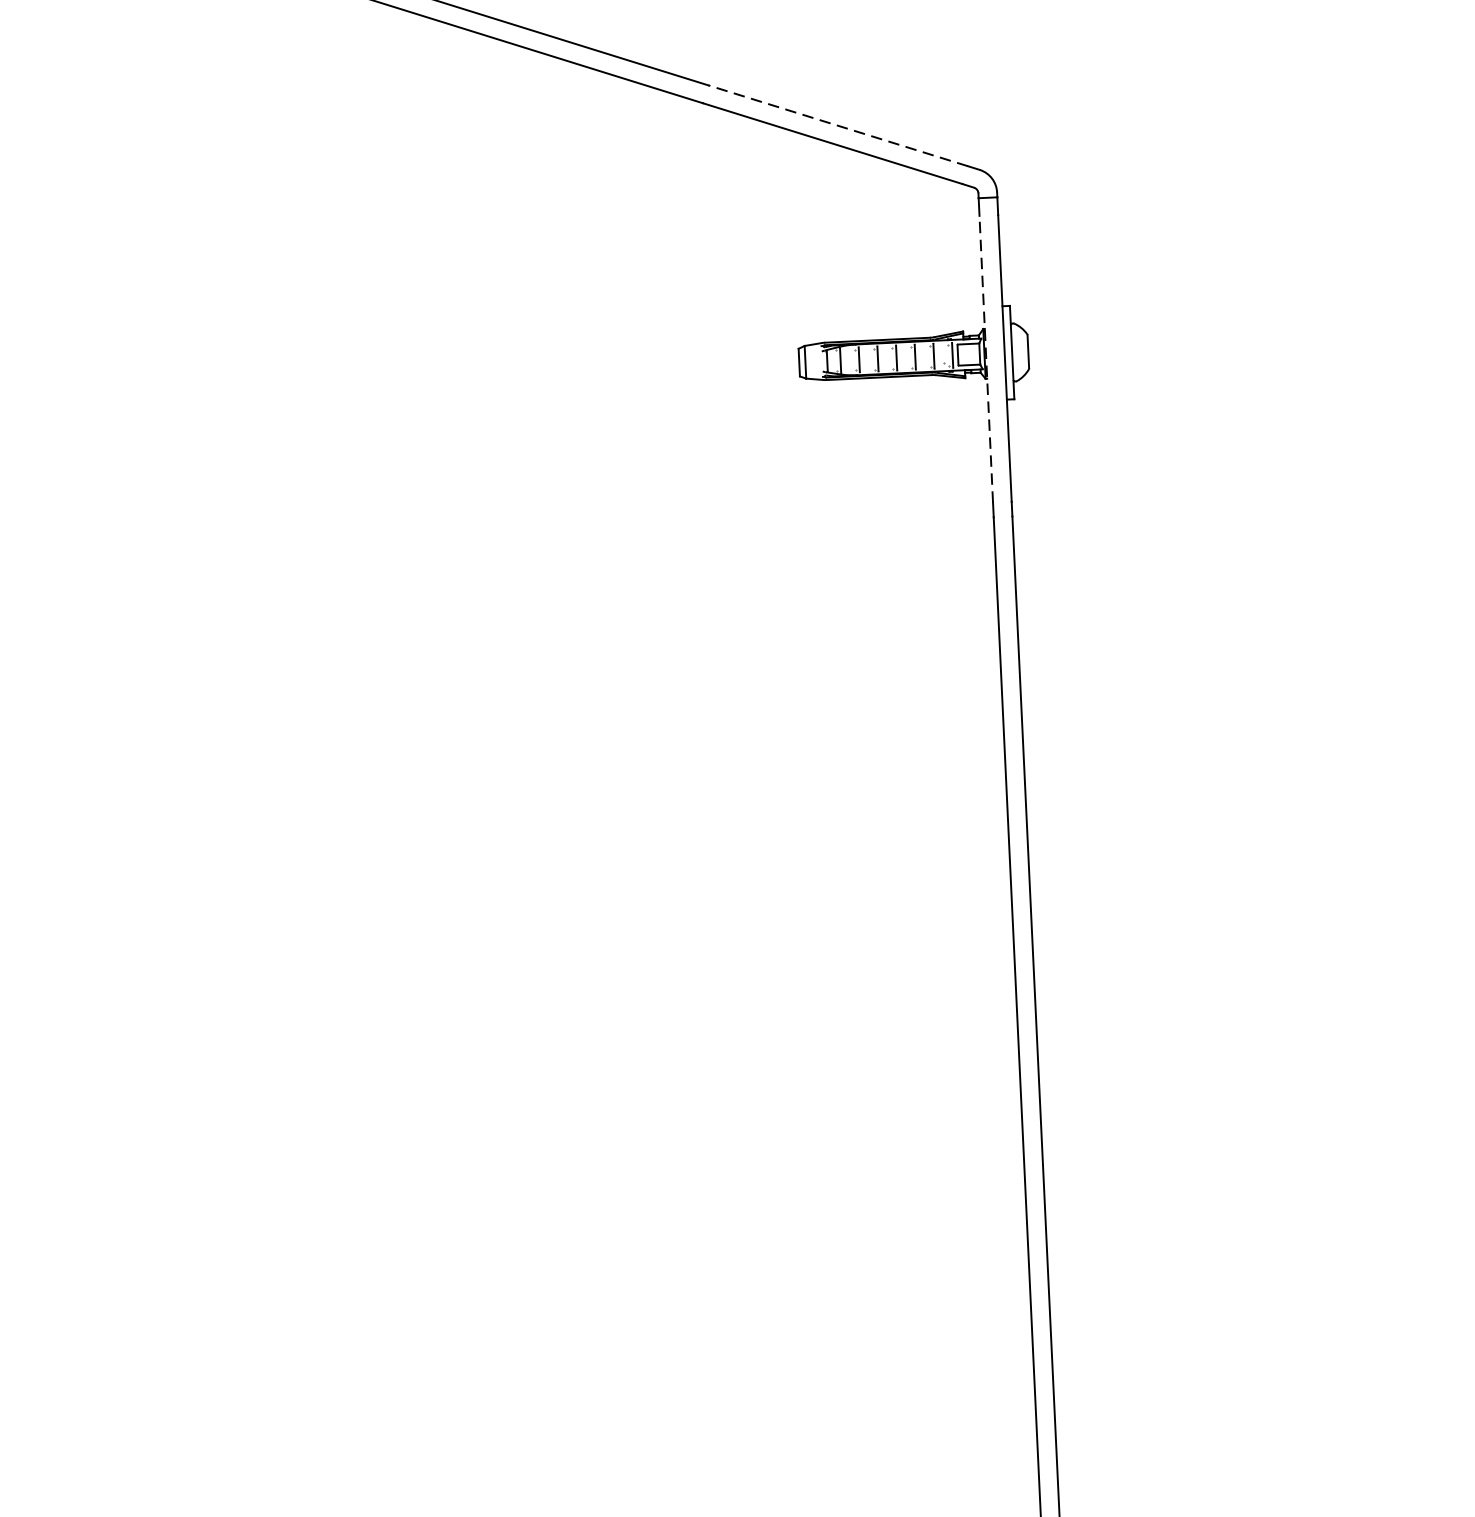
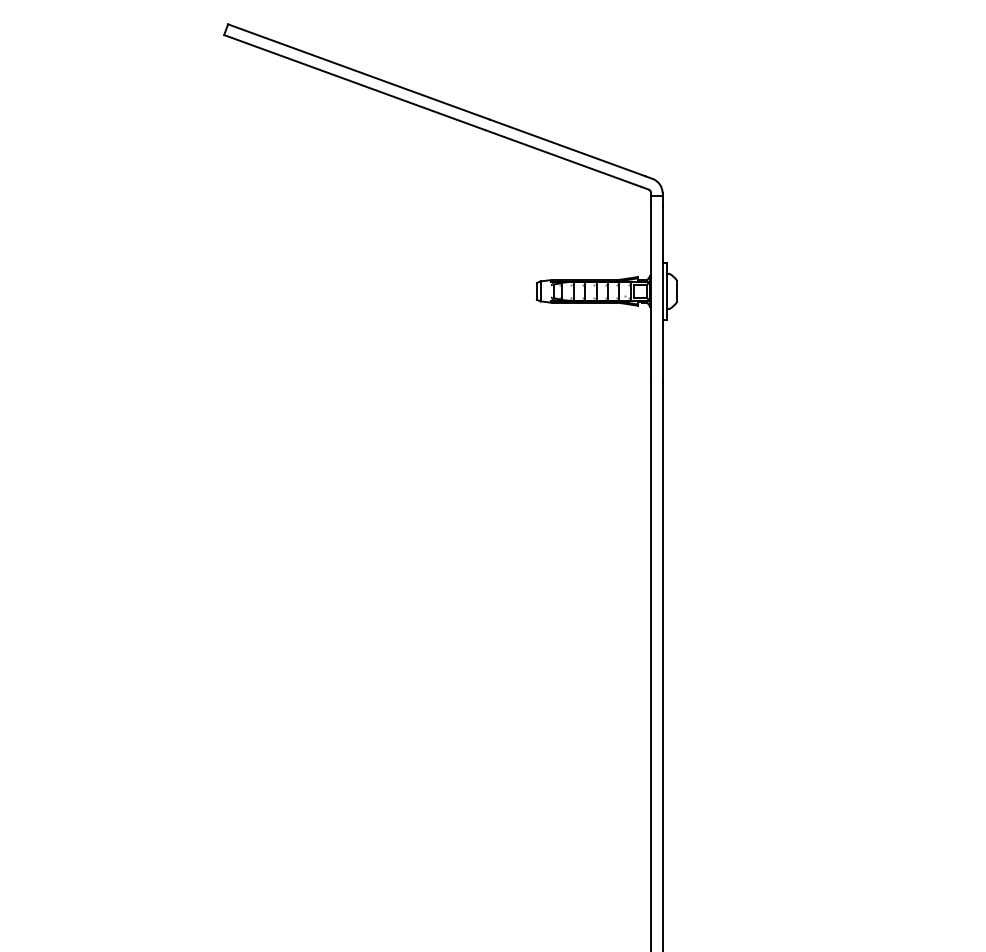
line: (838, 125) -> (567, 147), dashed -> solid
line: (986, 358) -> (651, 294), dashed -> solid

